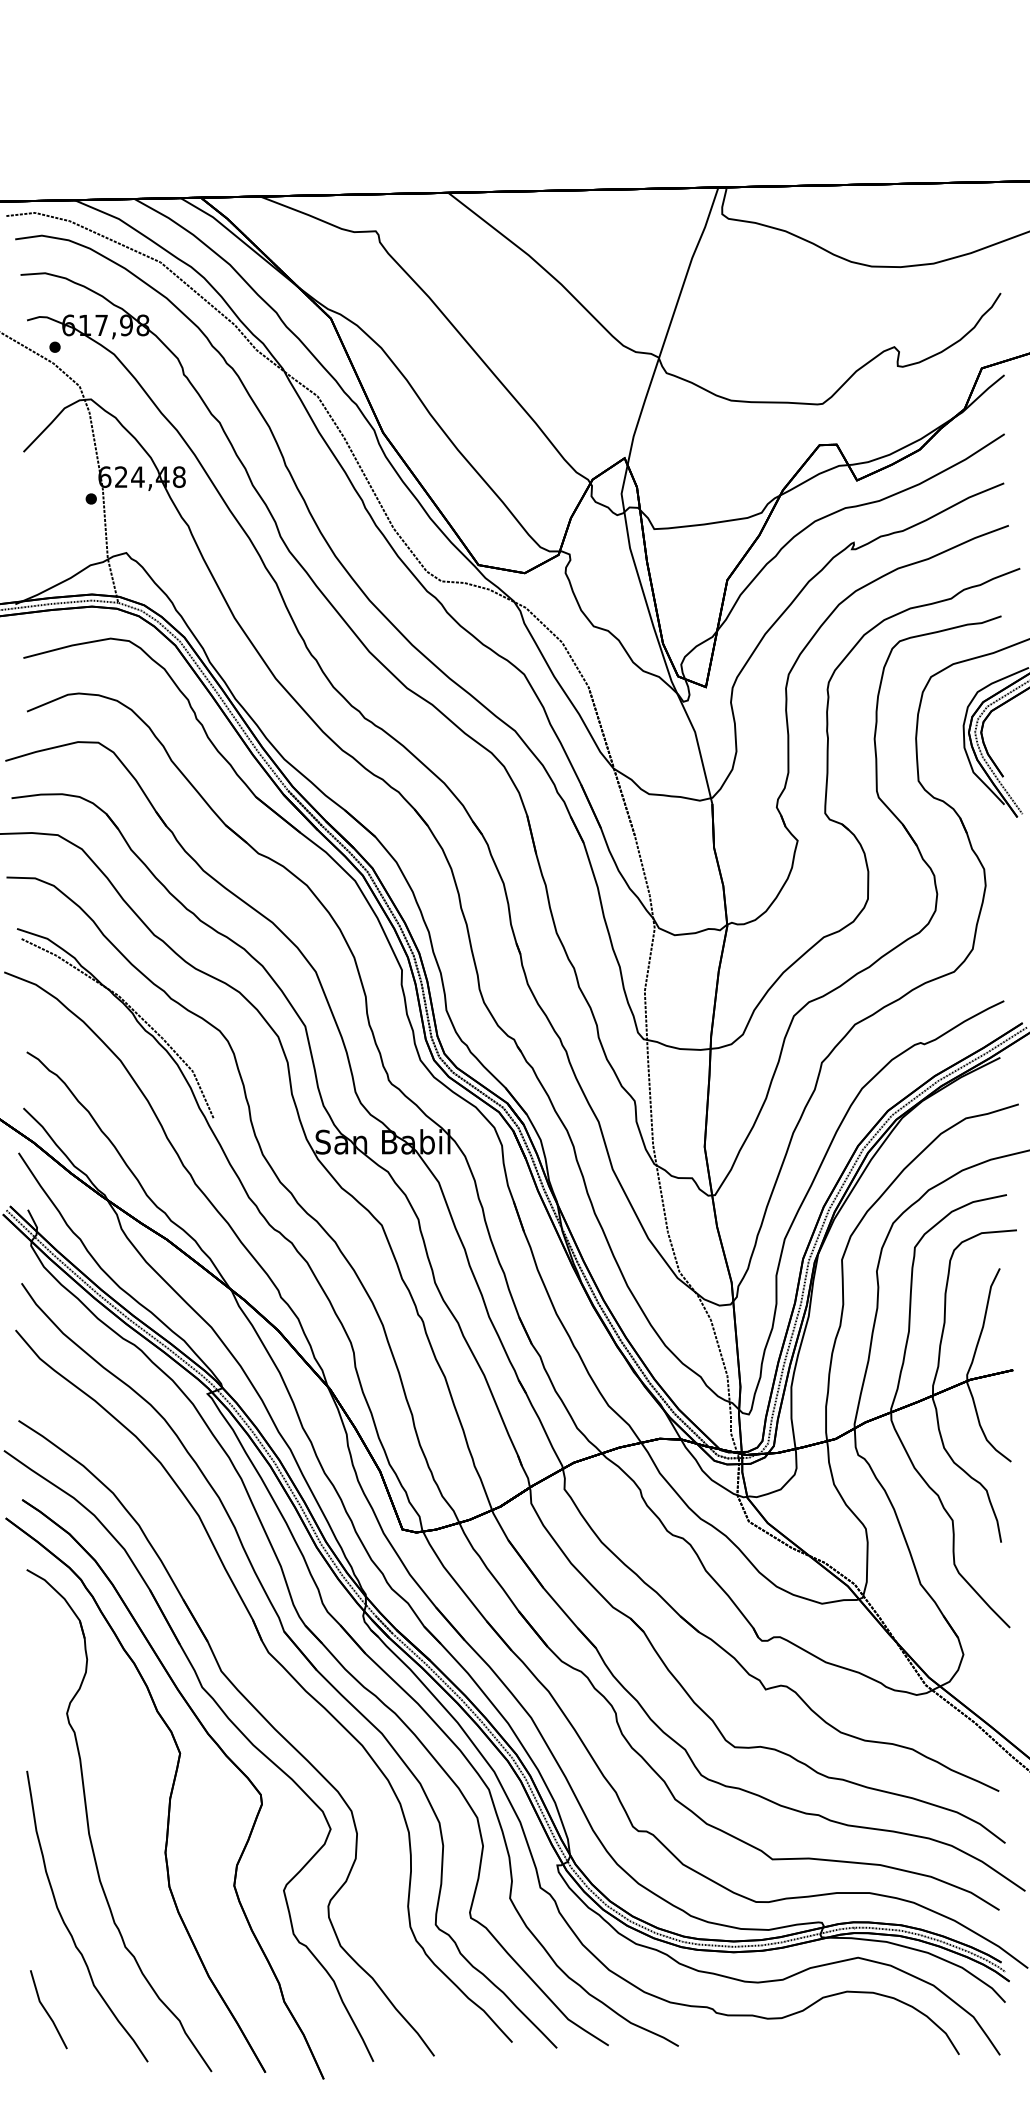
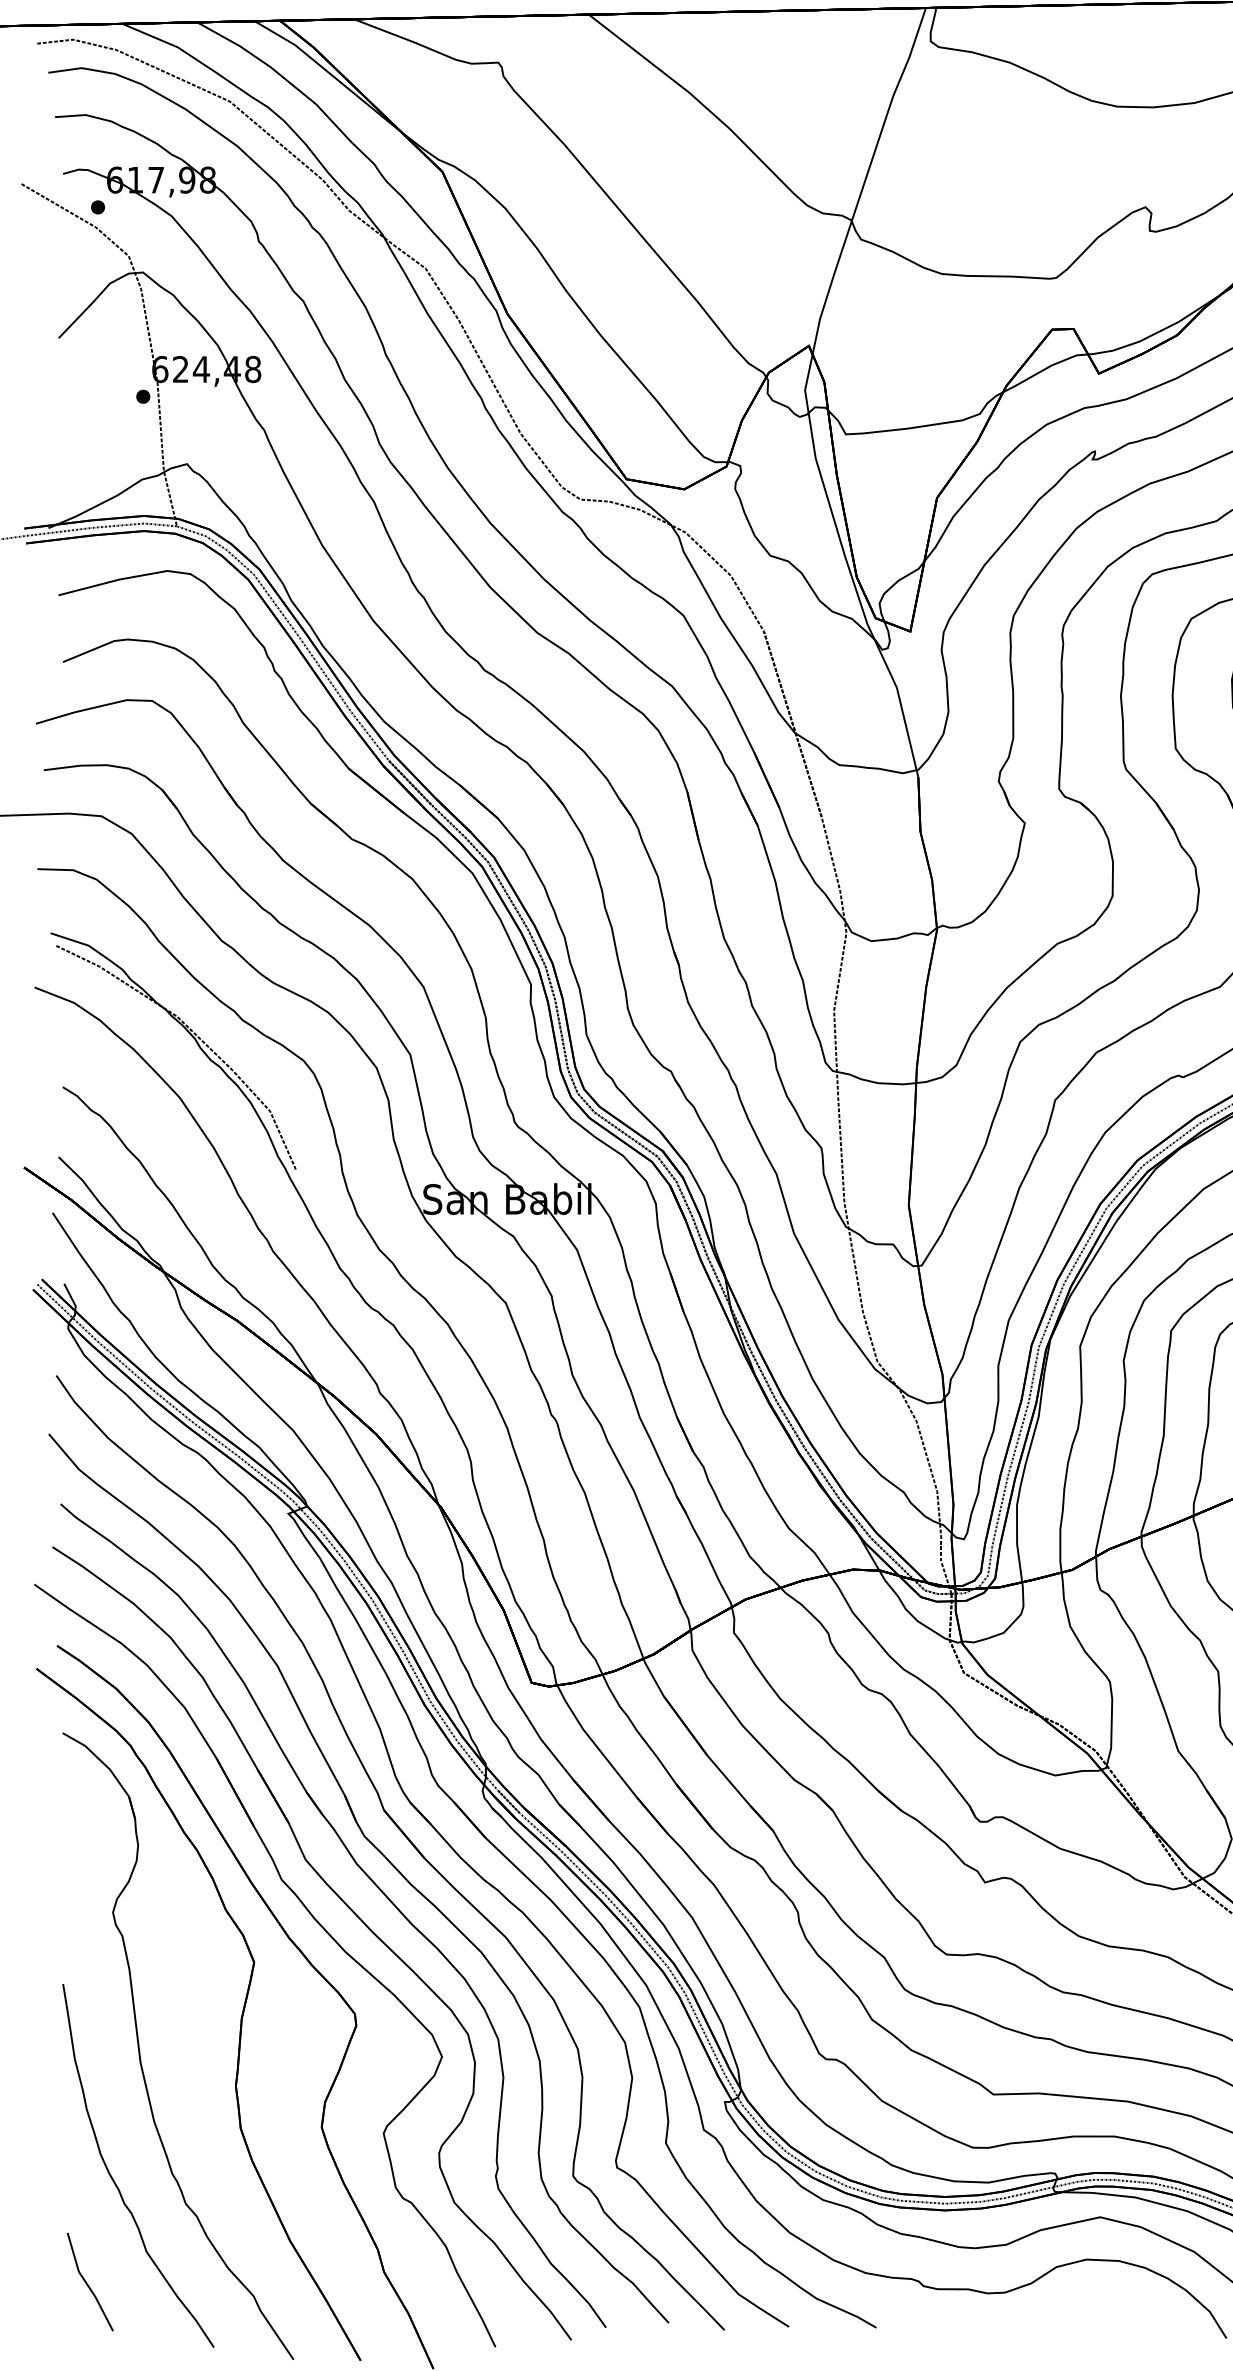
part: (271, 1686) -> (368, 1878), added

